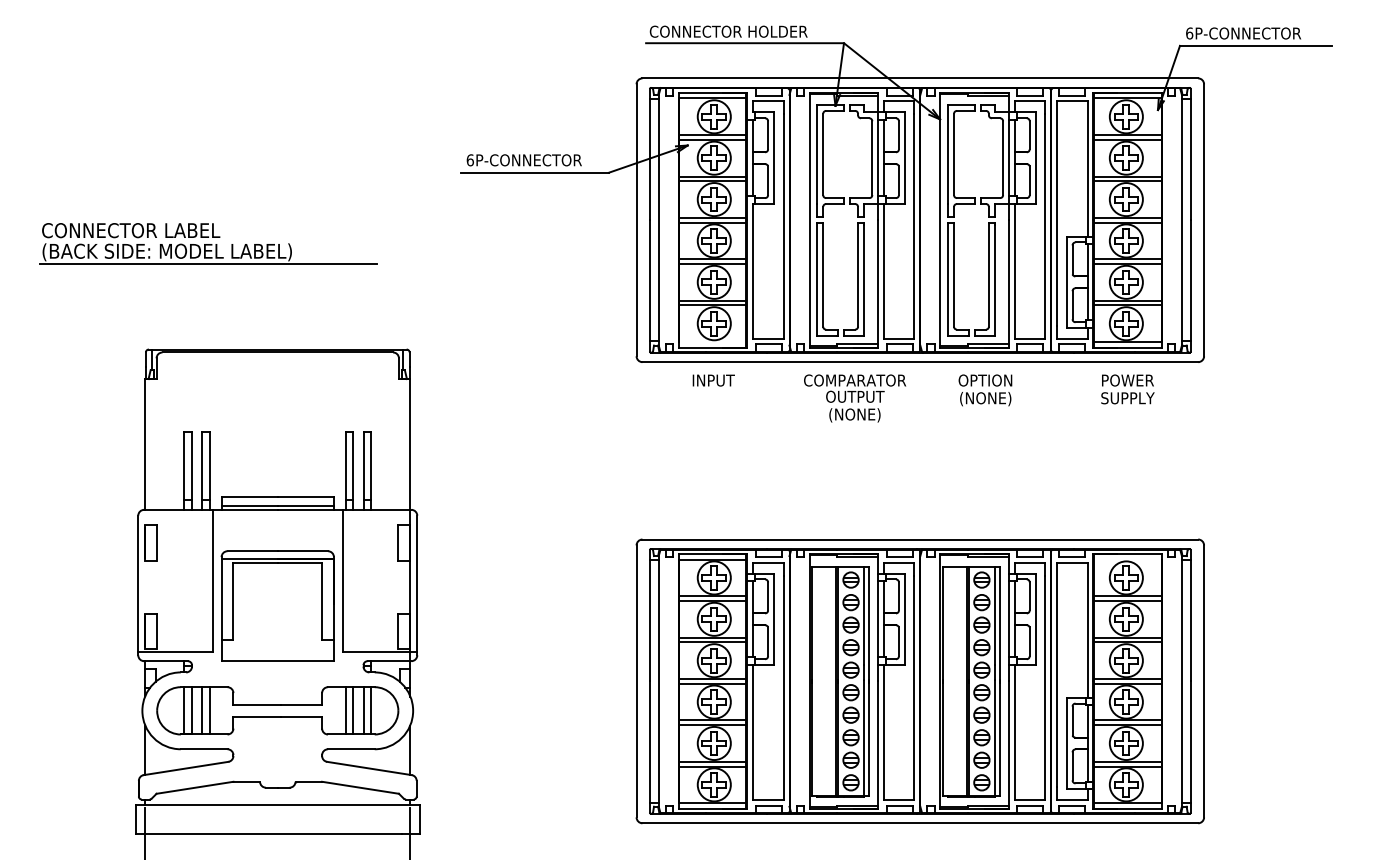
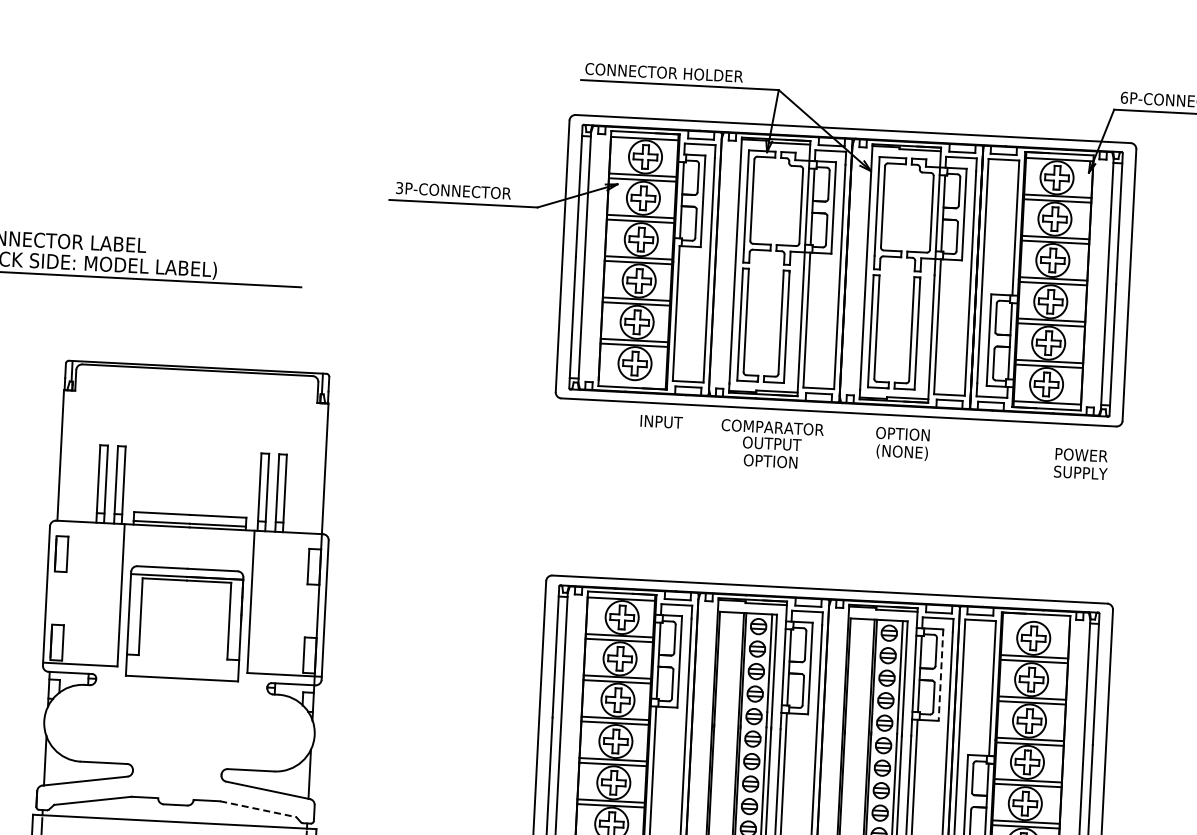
text: (469, 160) -> (398, 188), 6P-CONNECTOR -> 3P-CONNECTOR
text: (713, 380) -> (661, 421), moved
text: (1127, 389) -> (1080, 464), moved
text: (854, 415) -> (770, 462), (NONE) -> OPTION
line: (1035, 619) -> (940, 675), solid -> dashed
part: (277, 710) -> (179, 727), removed
line: (360, 787) -> (258, 808), solid -> dashed

